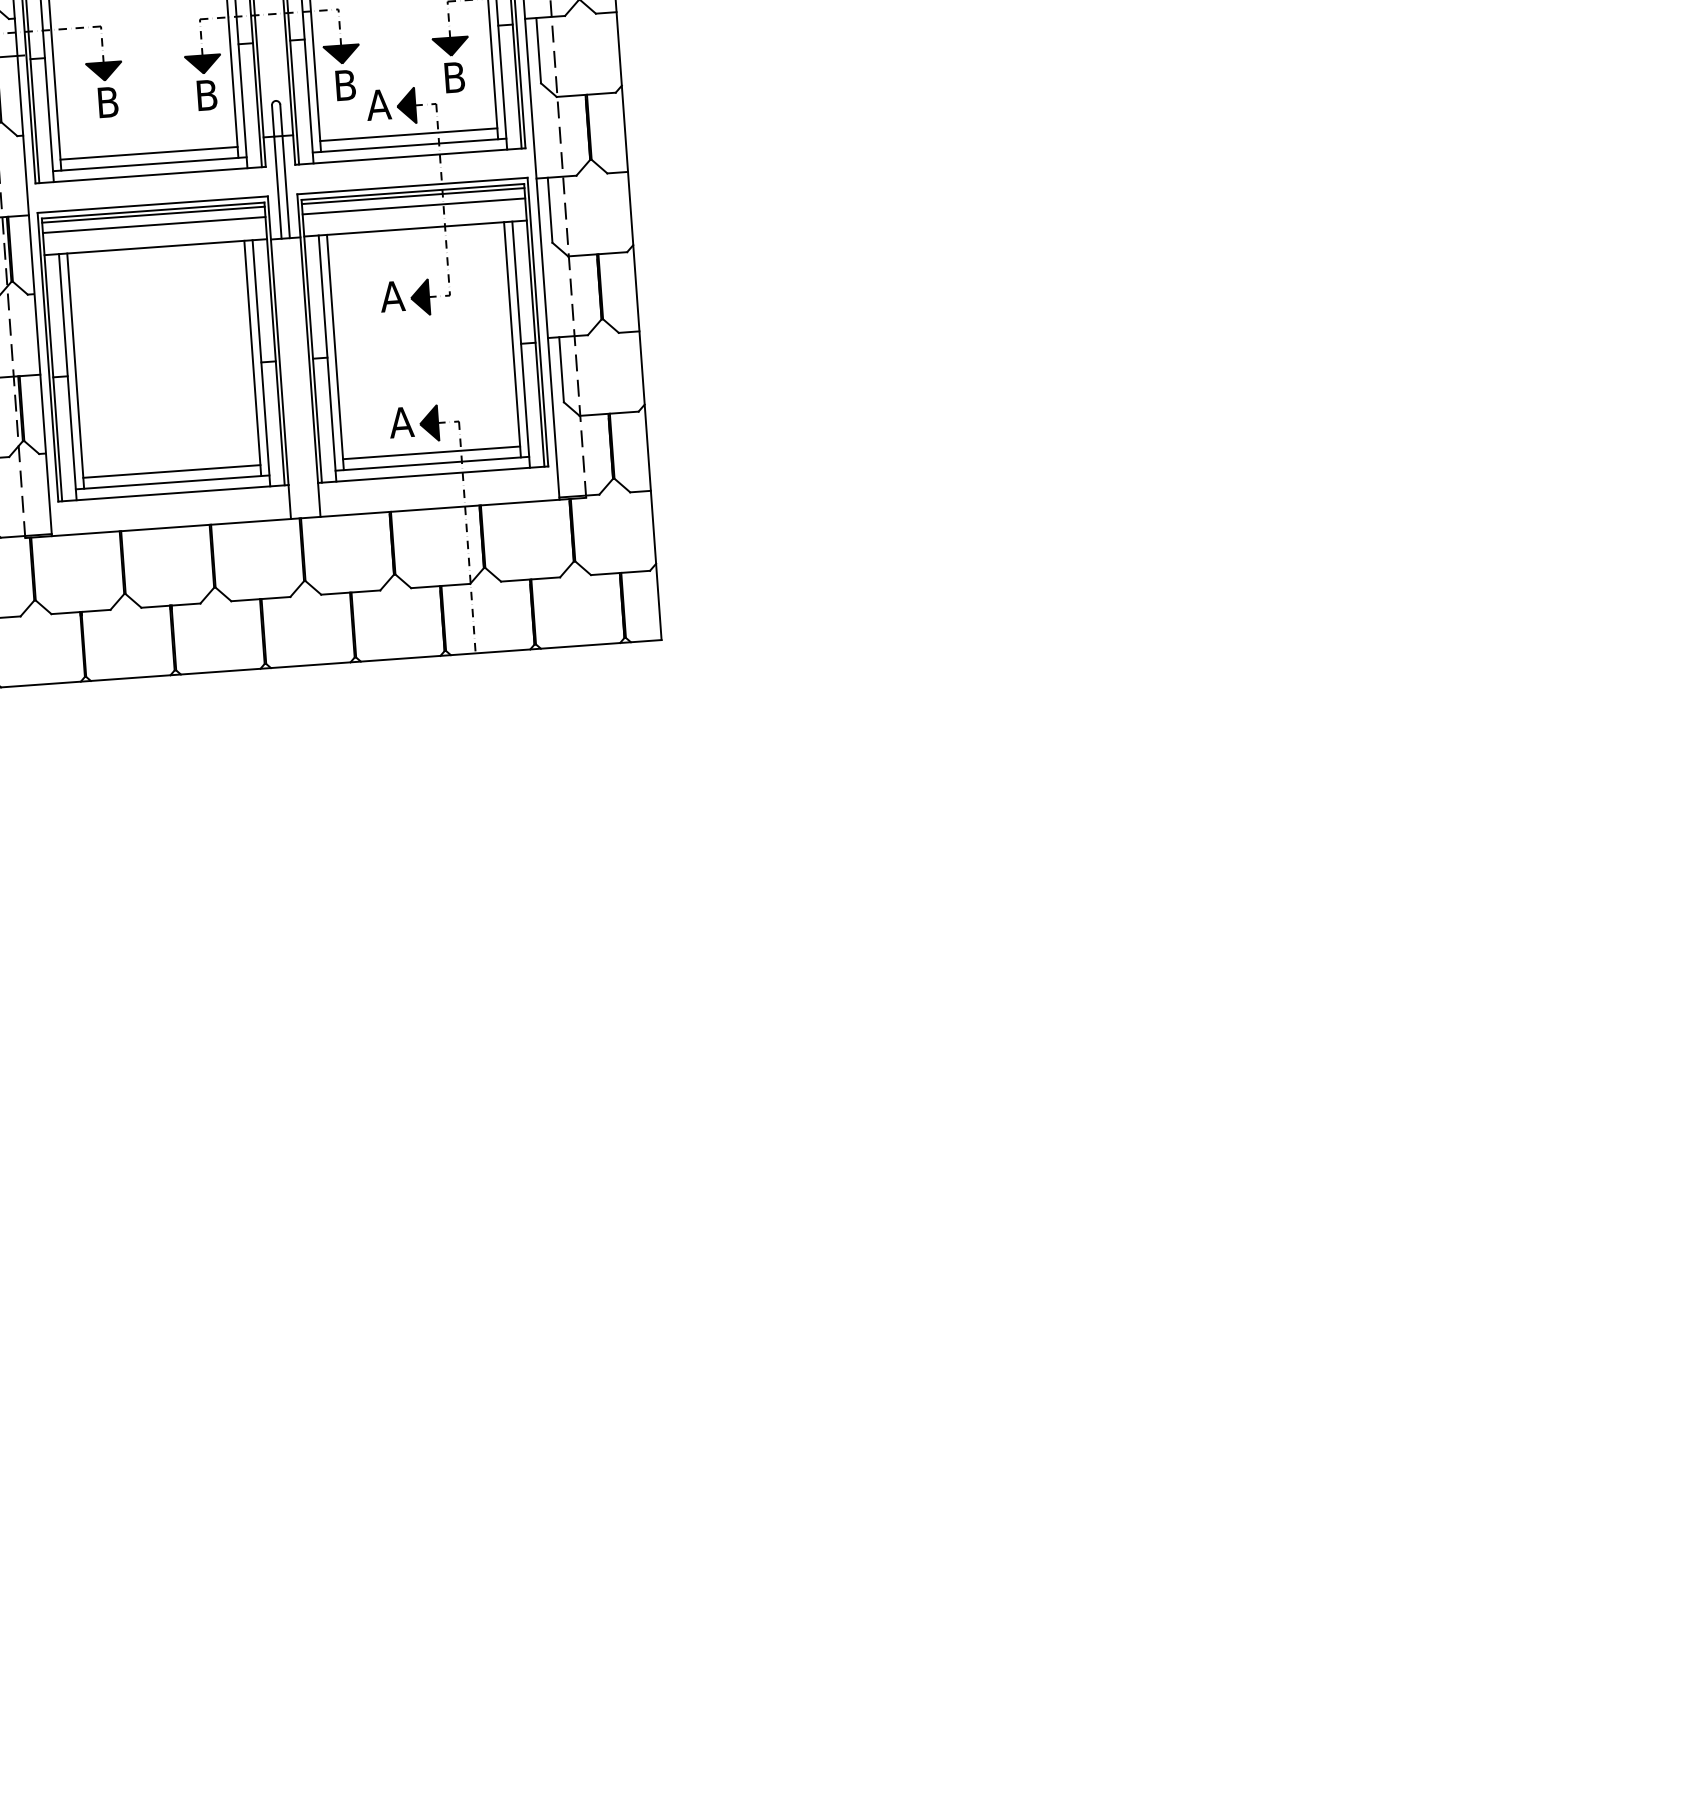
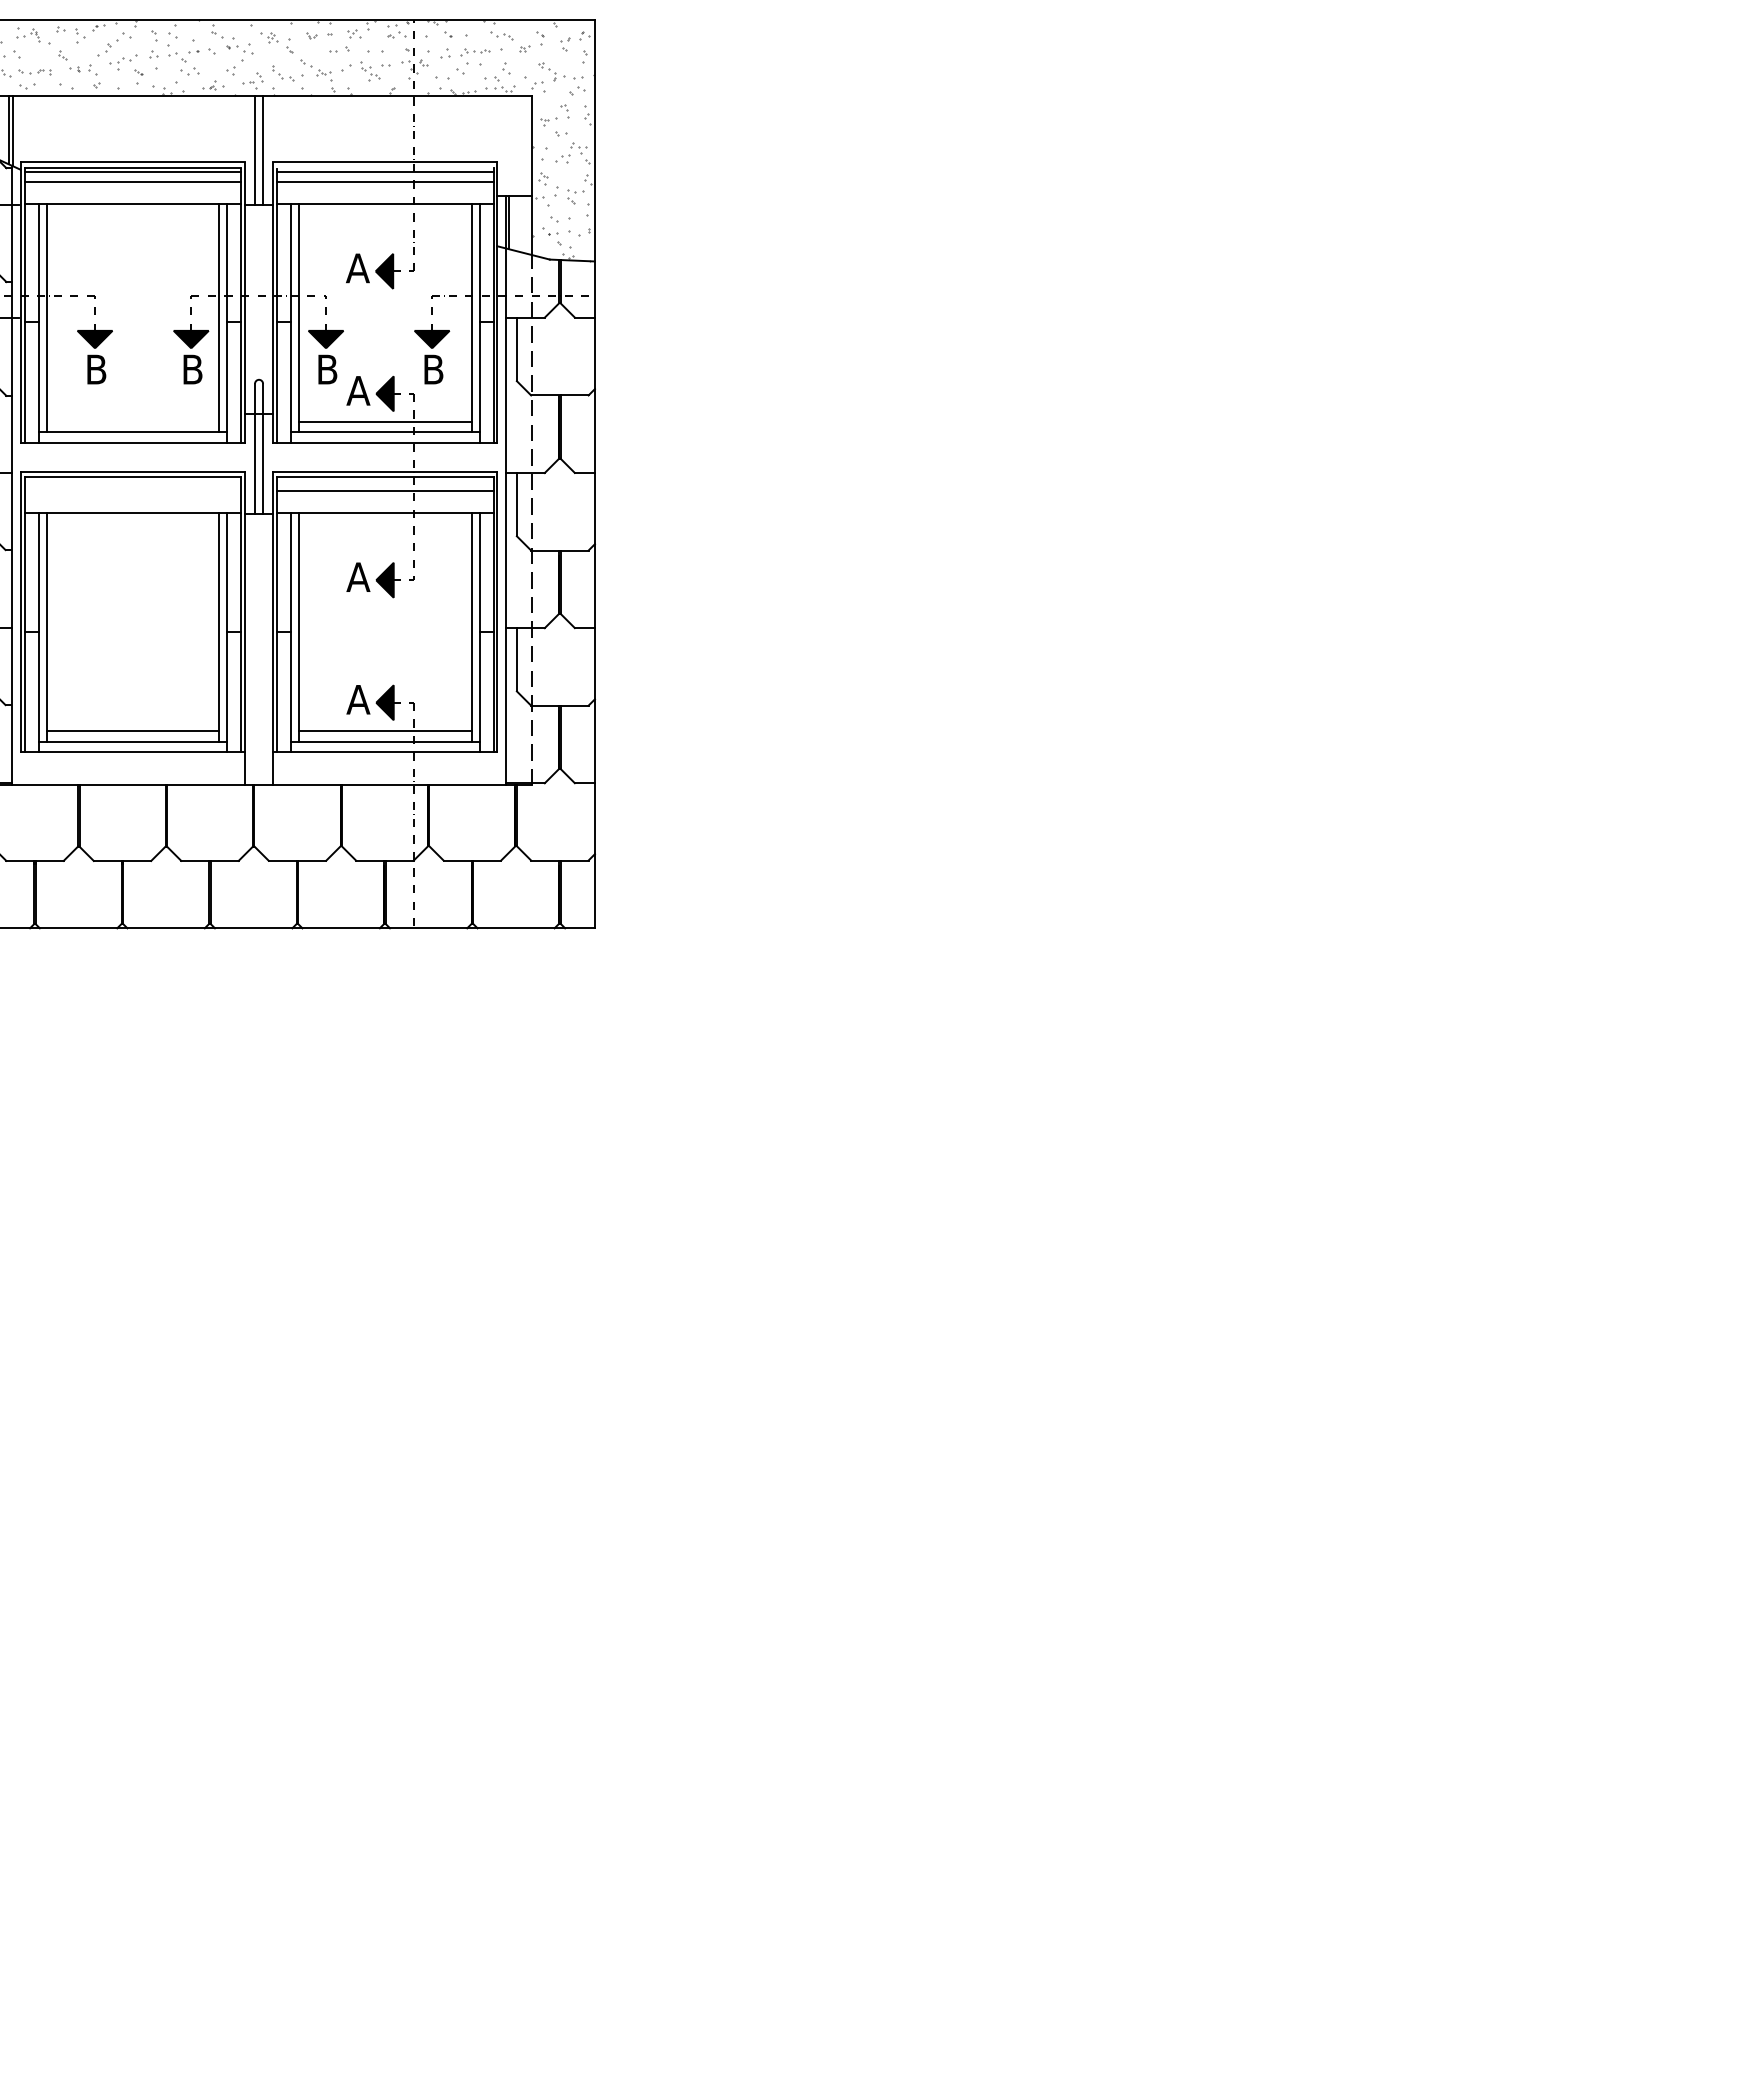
line: (148, 153) -> (132, 421), removed
line: (413, 196) -> (385, 481), removed
line: (153, 214) -> (132, 481), removed
line: (153, 225) -> (132, 491), removed

